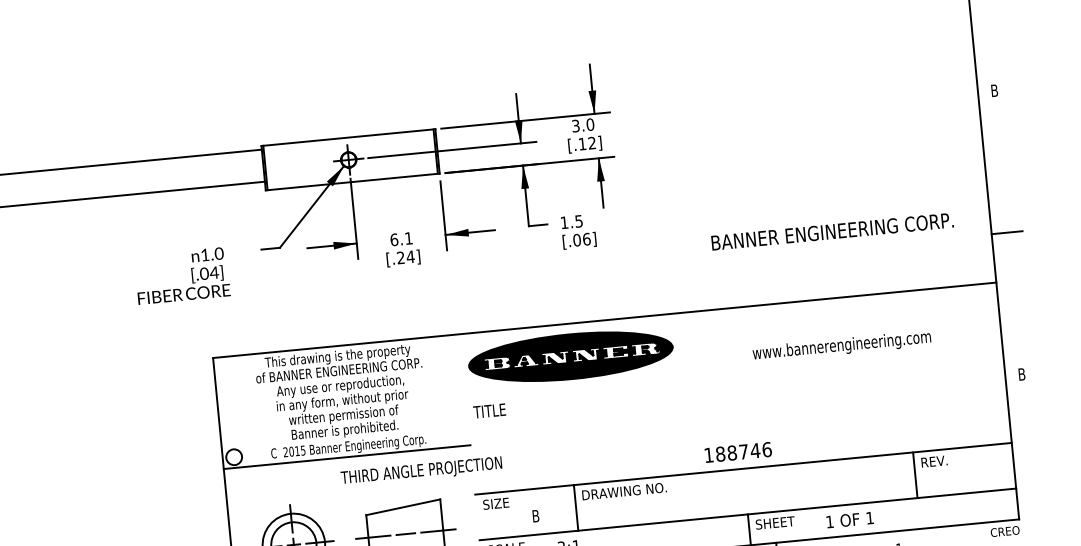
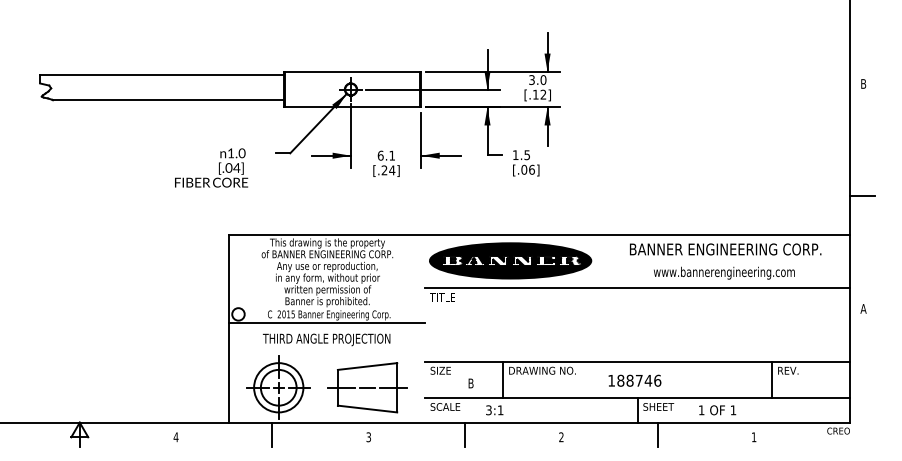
text: (832, 231) -> (725, 249), moved
text: (1021, 373) -> (863, 308), B -> A
line: (734, 374) -> (637, 287), added
text: (737, 452) -> (634, 380), moved
text: (421, 471) -> (326, 339), moved

